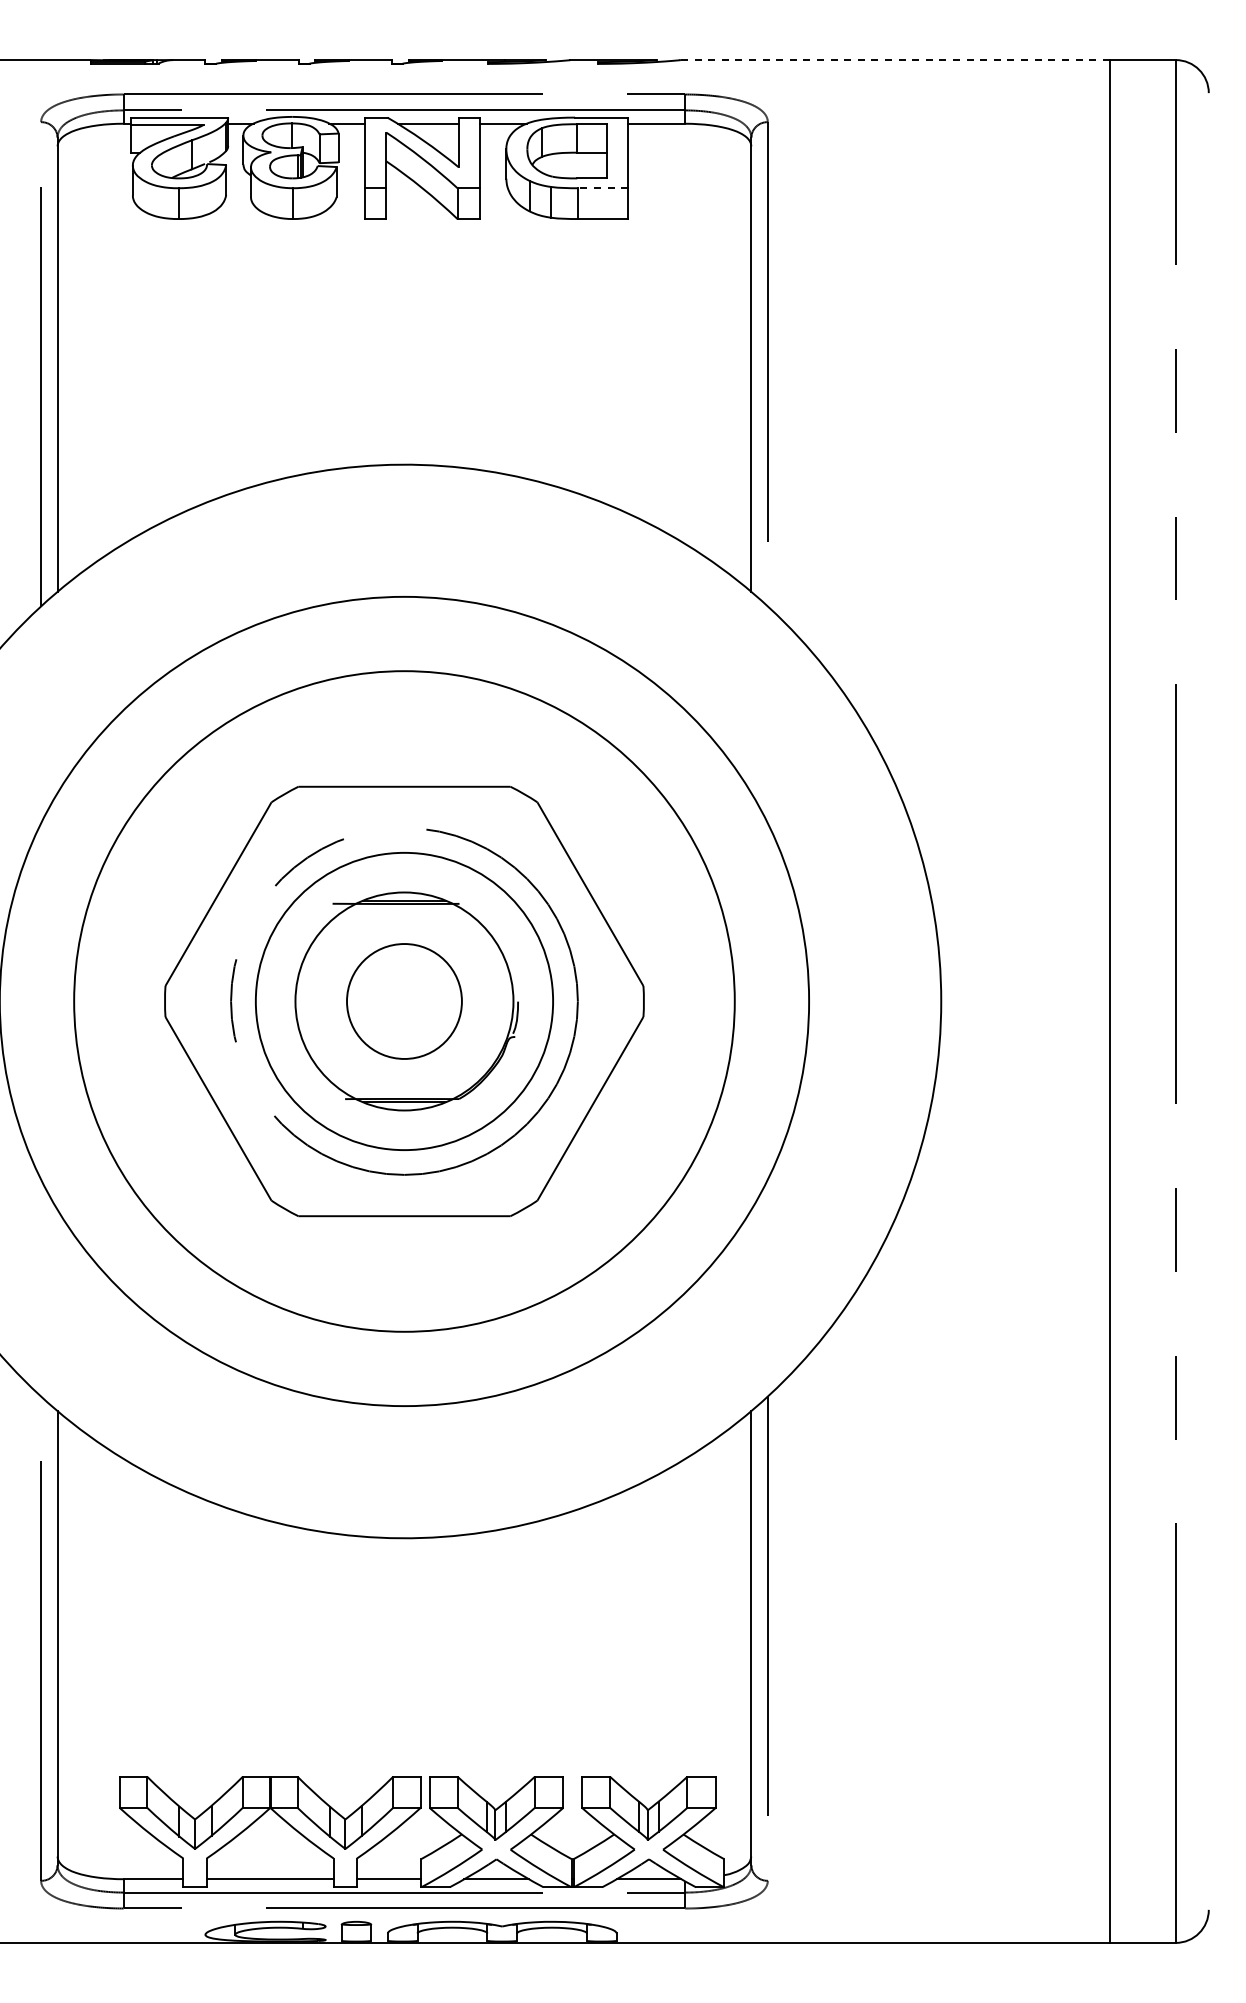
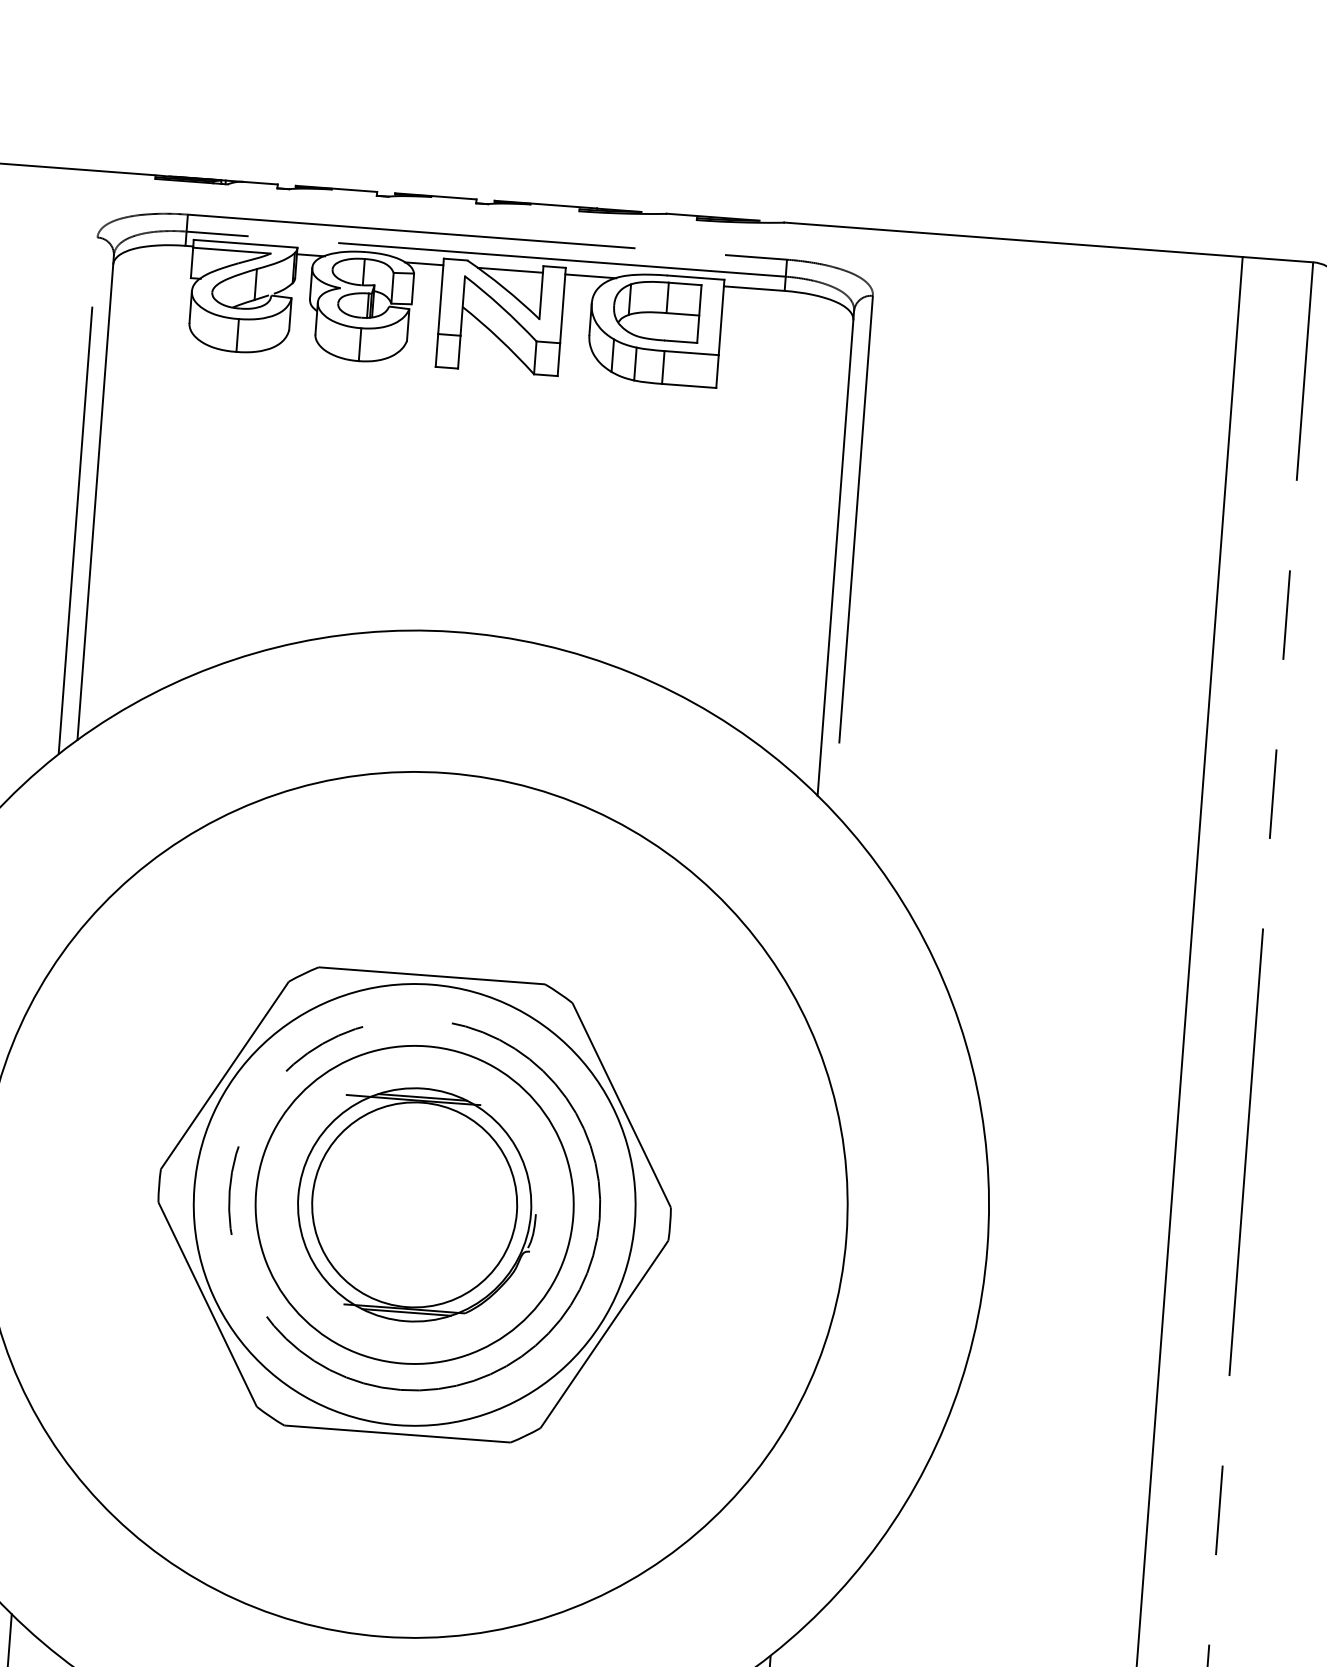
line: (894, 60) -> (1013, 240), dashed -> solid
line: (602, 188) -> (691, 353), dashed -> solid
circle: (404, 1001) -> (414, 1204), size x0.62
circle: (404, 1001) -> (414, 1204), size x1.67

